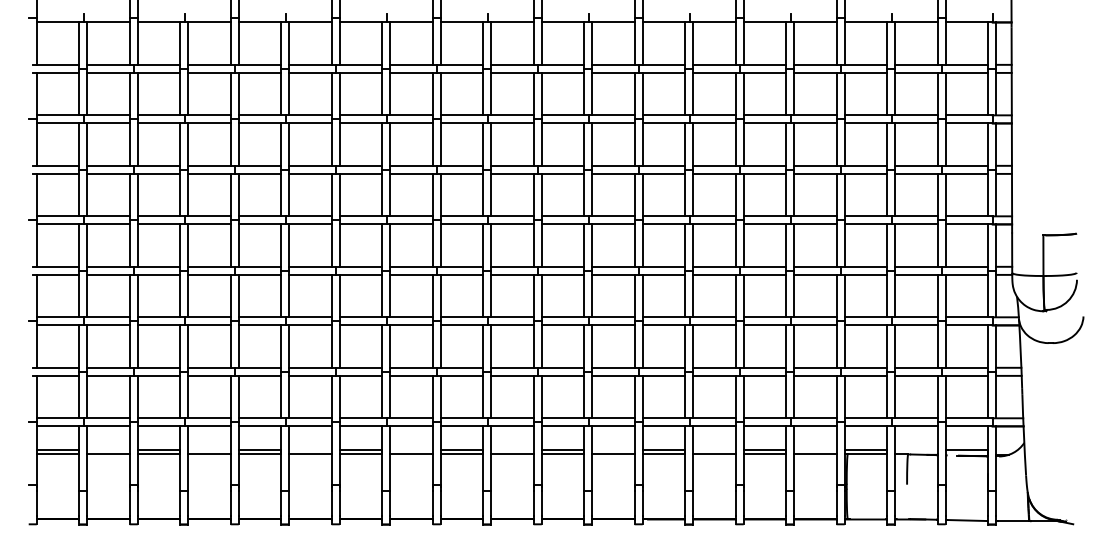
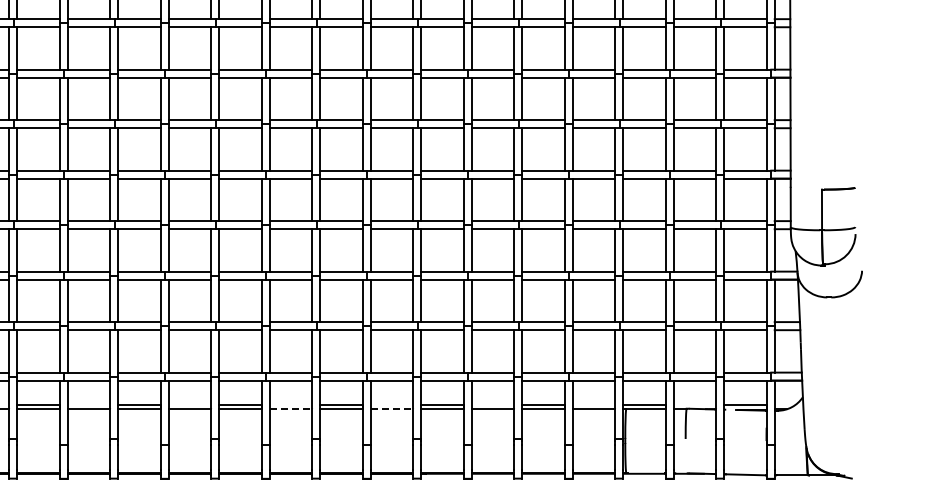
line: (512, 454) -> (291, 408), solid -> dashed
line: (613, 454) -> (392, 408), solid -> dashed

